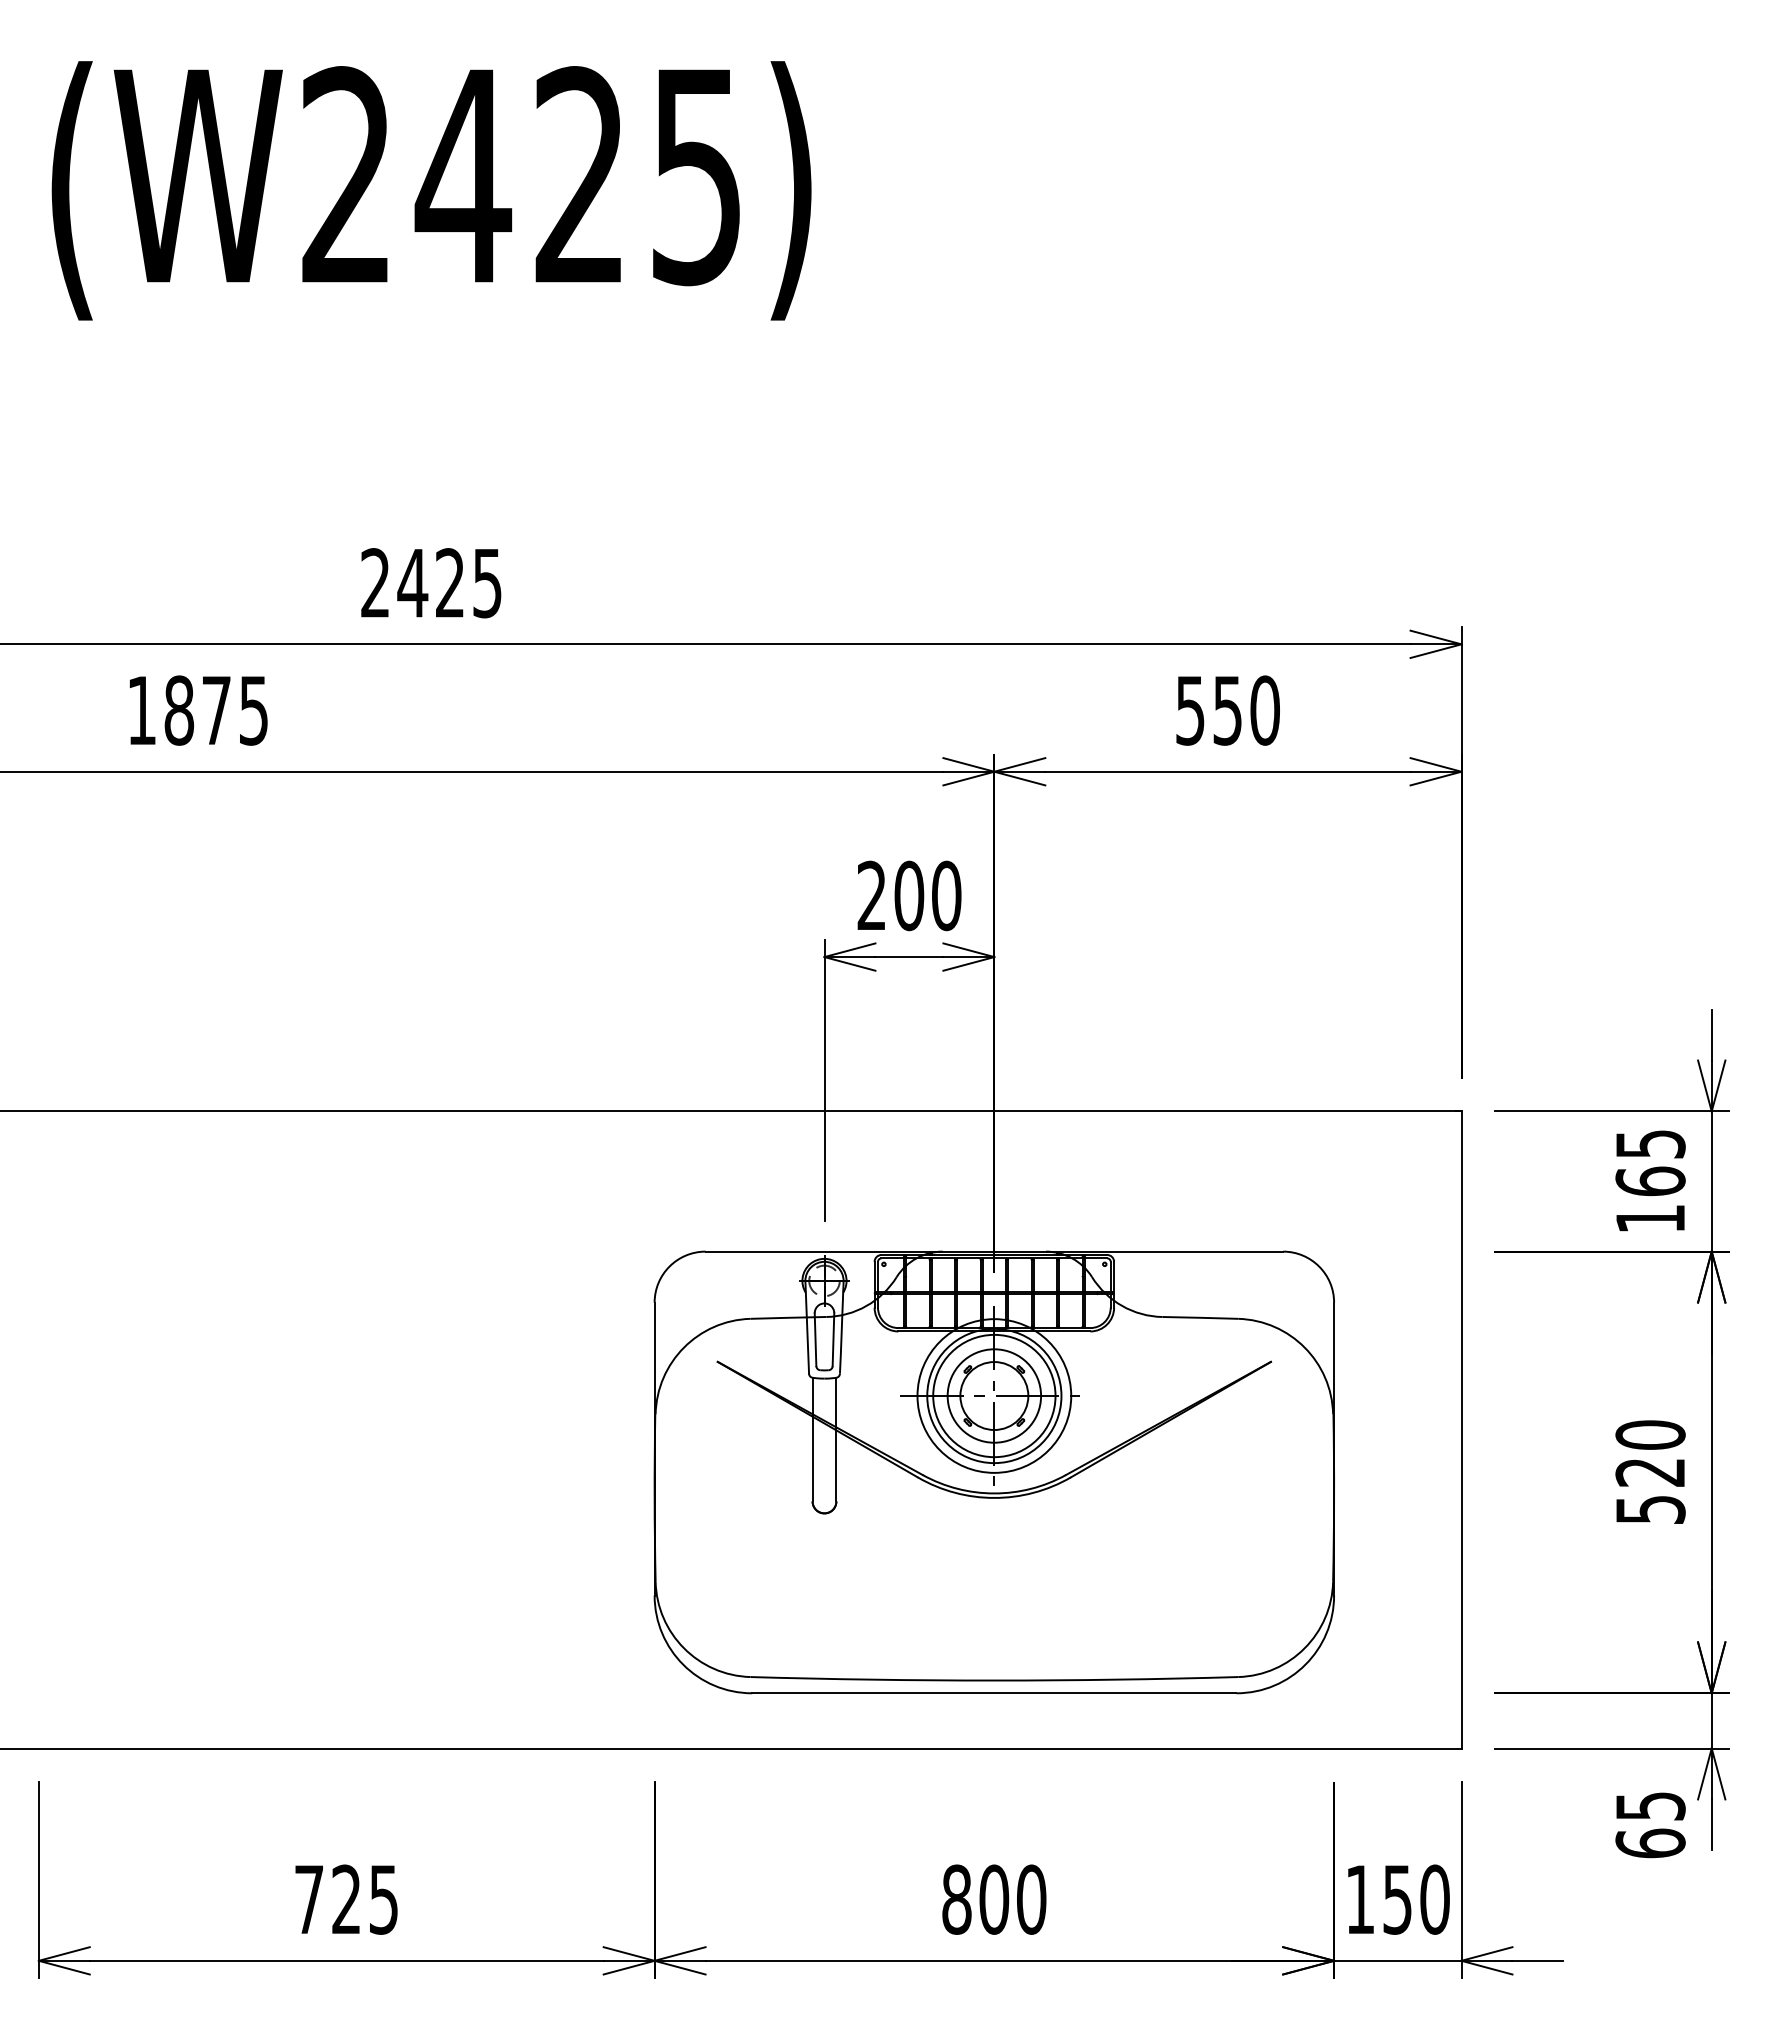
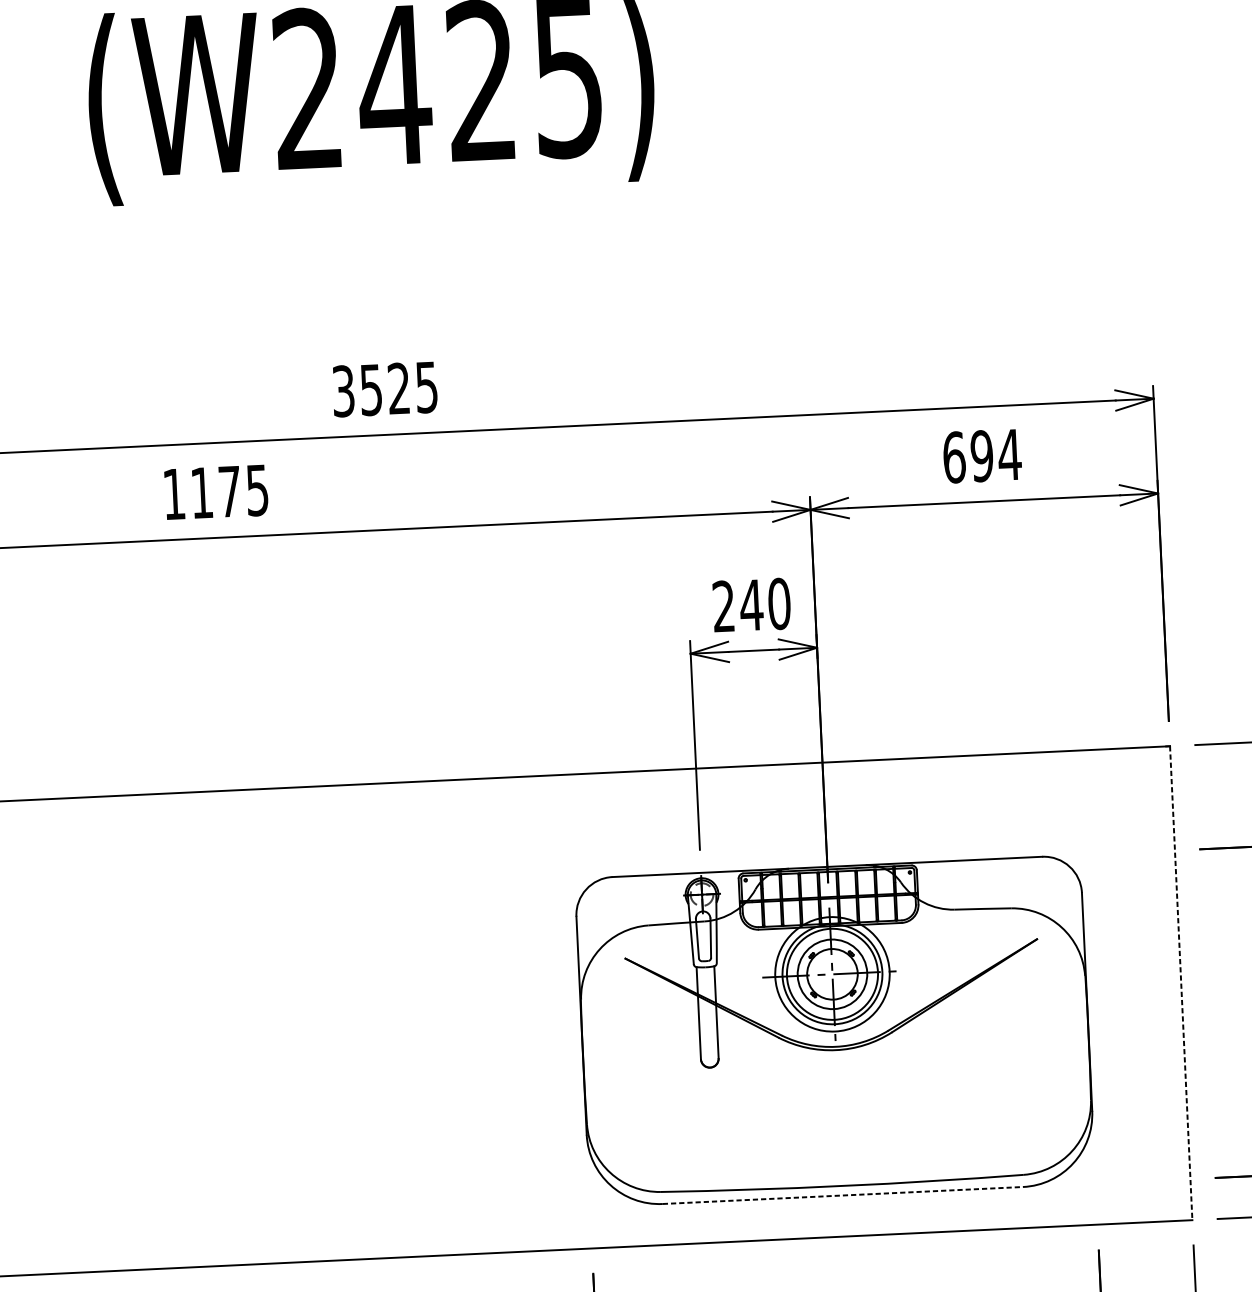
text: (394, 583) -> (357, 390), 2425 -> 3525
text: (179, 710) -> (202, 492), 1875 -> 1175
text: (1228, 710) -> (982, 456), 550 -> 694
text: (908, 895) -> (751, 604), 200 -> 240
line: (1461, 1430) -> (1181, 983), solid -> dashed
line: (994, 1693) -> (843, 1195), solid -> dashed

